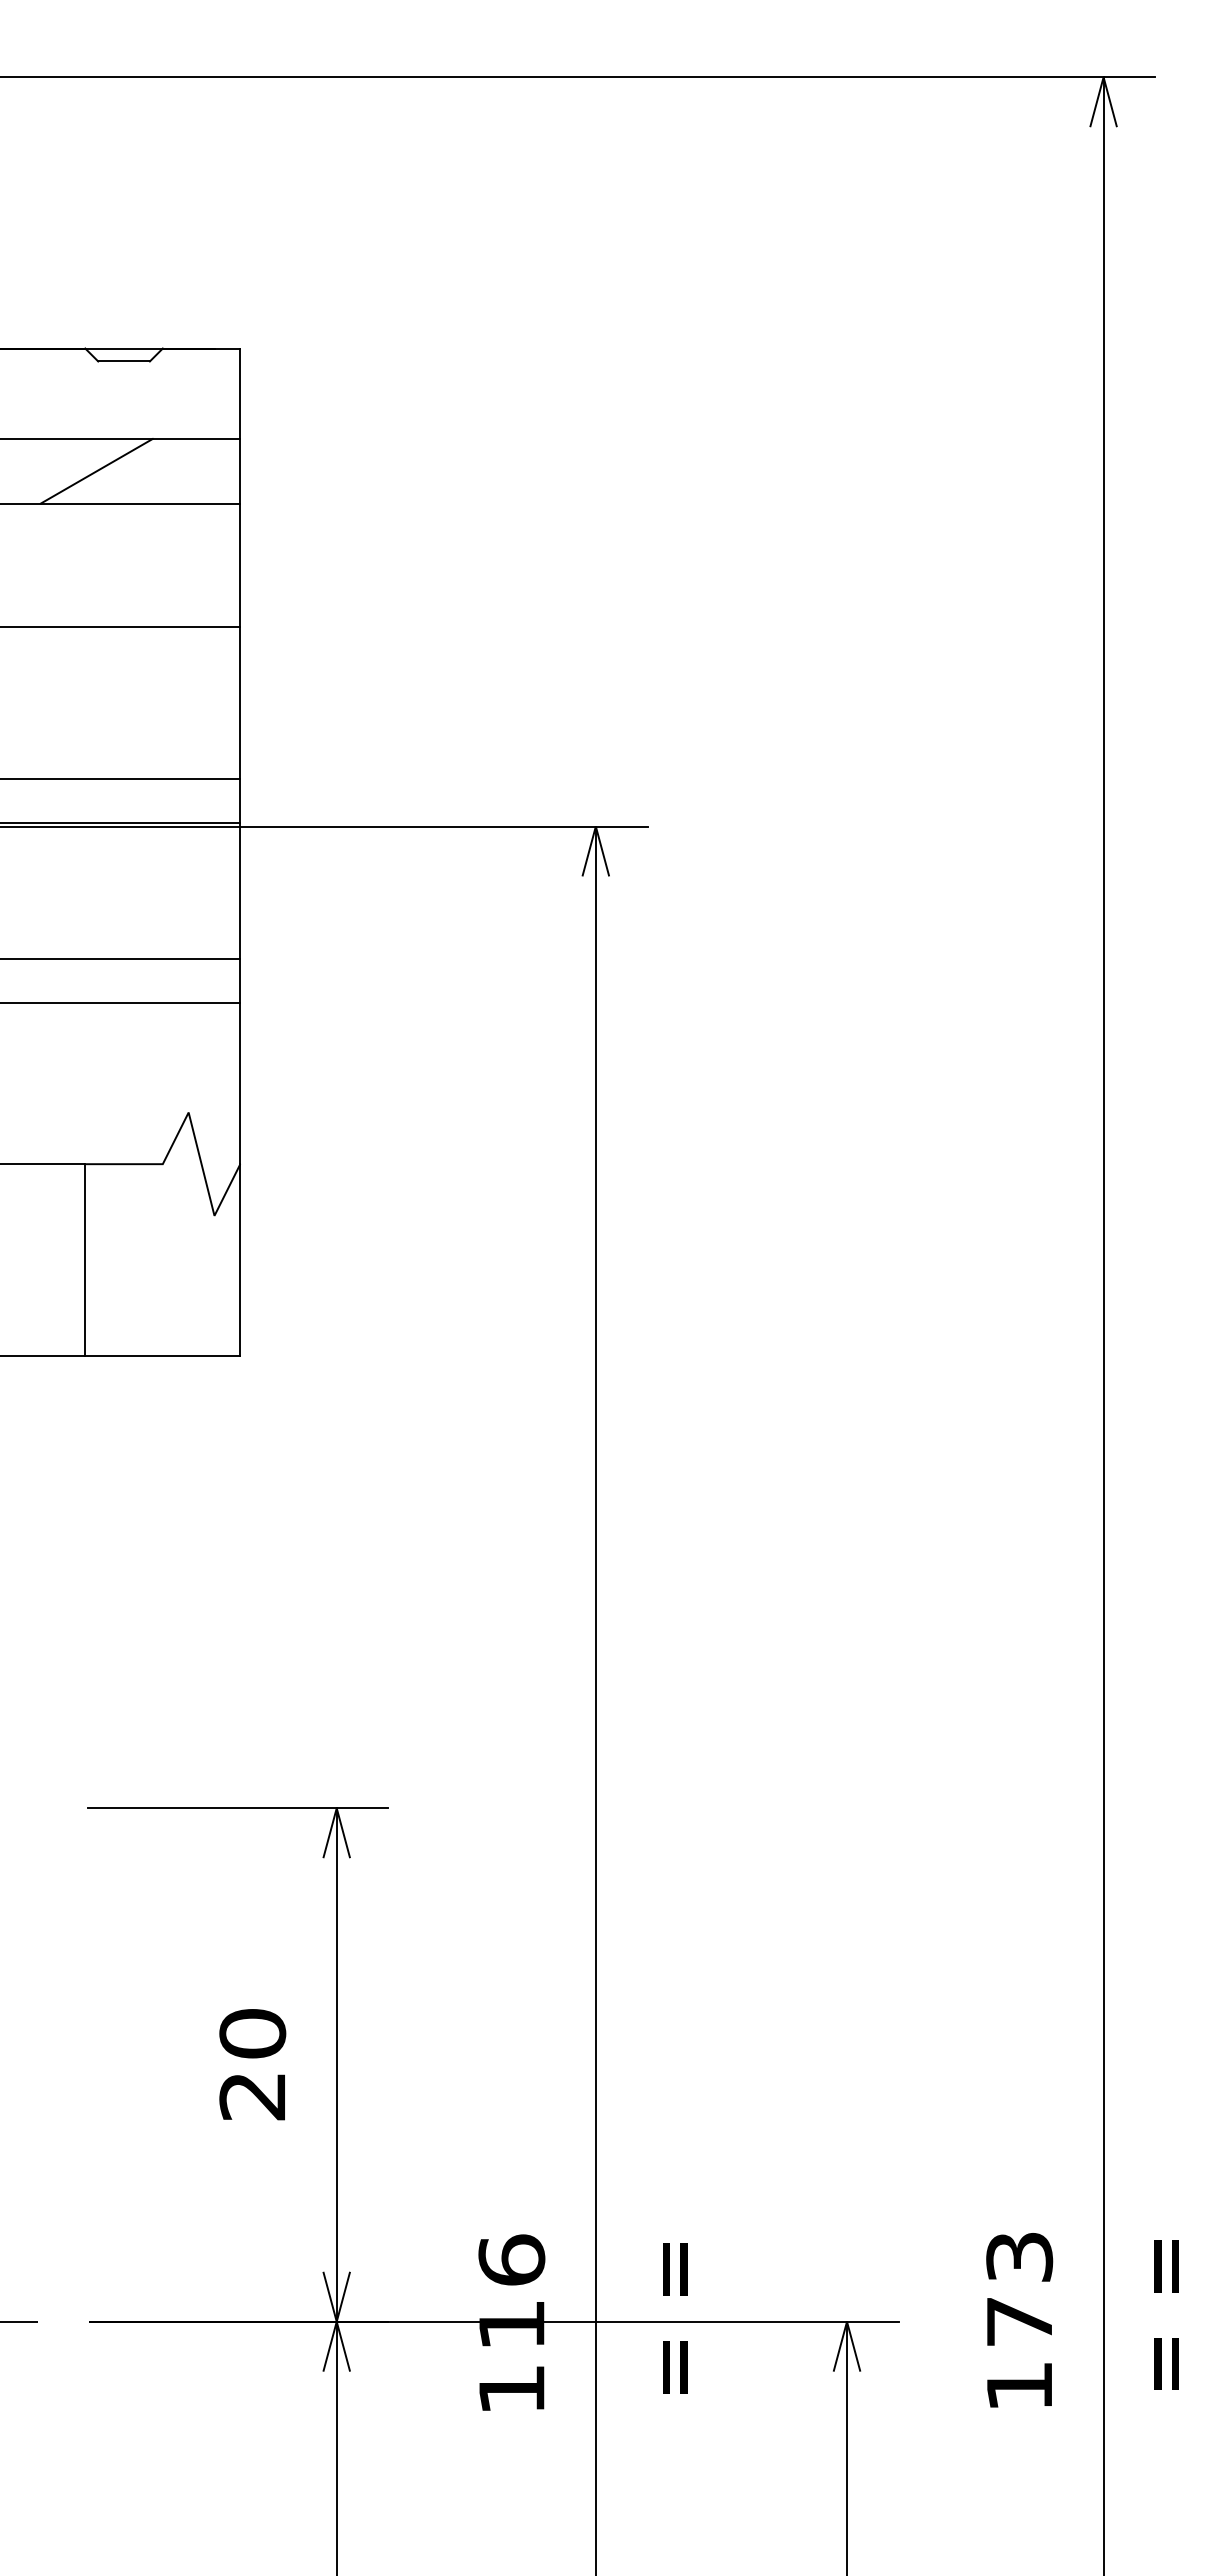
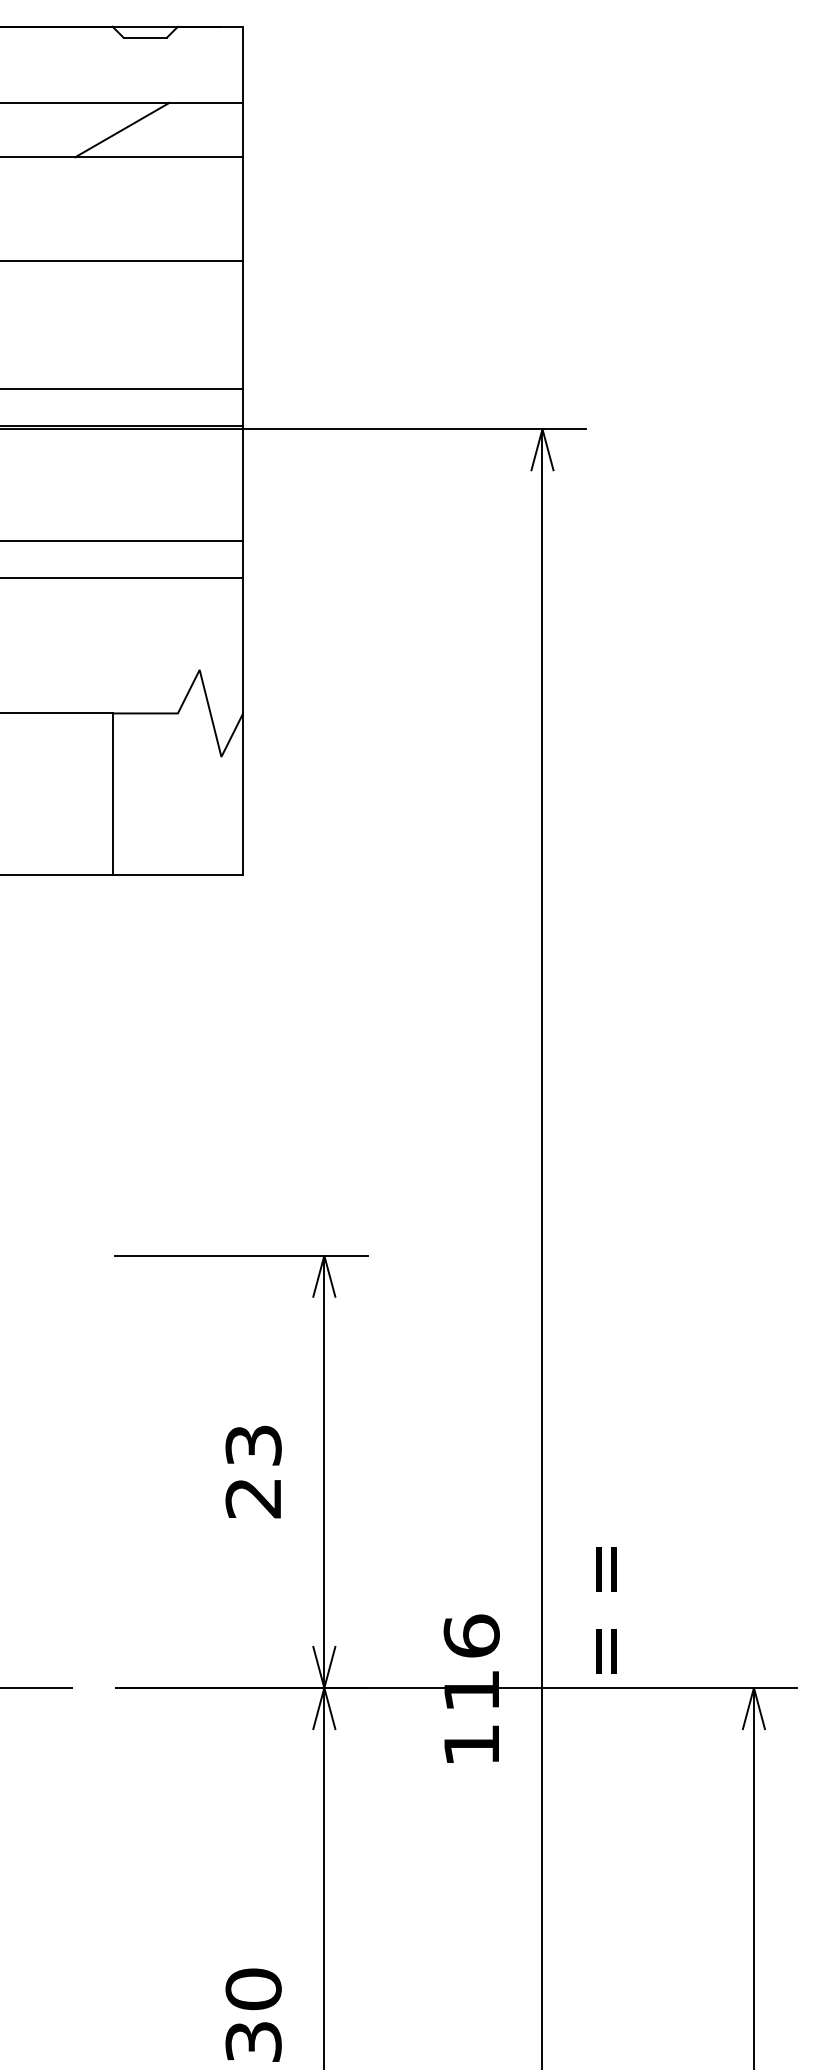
text: (252, 2033) -> (253, 1445), 20 -> 23
text: (675, 2318) -> (607, 1610), moved

